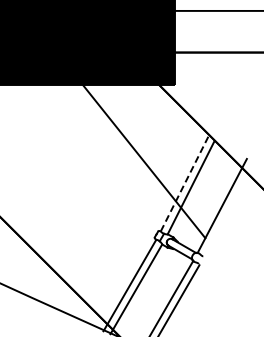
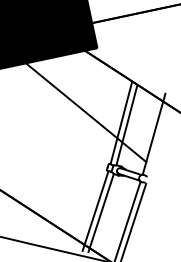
line: (184, 184) -> (121, 123), dashed -> solid

